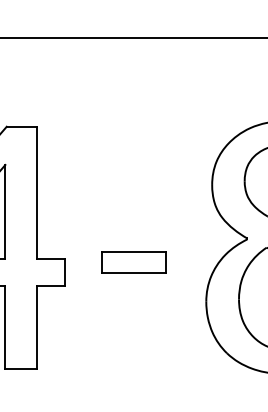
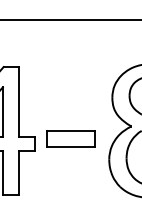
part: (133, 261) -> (70, 138), size x1.43

